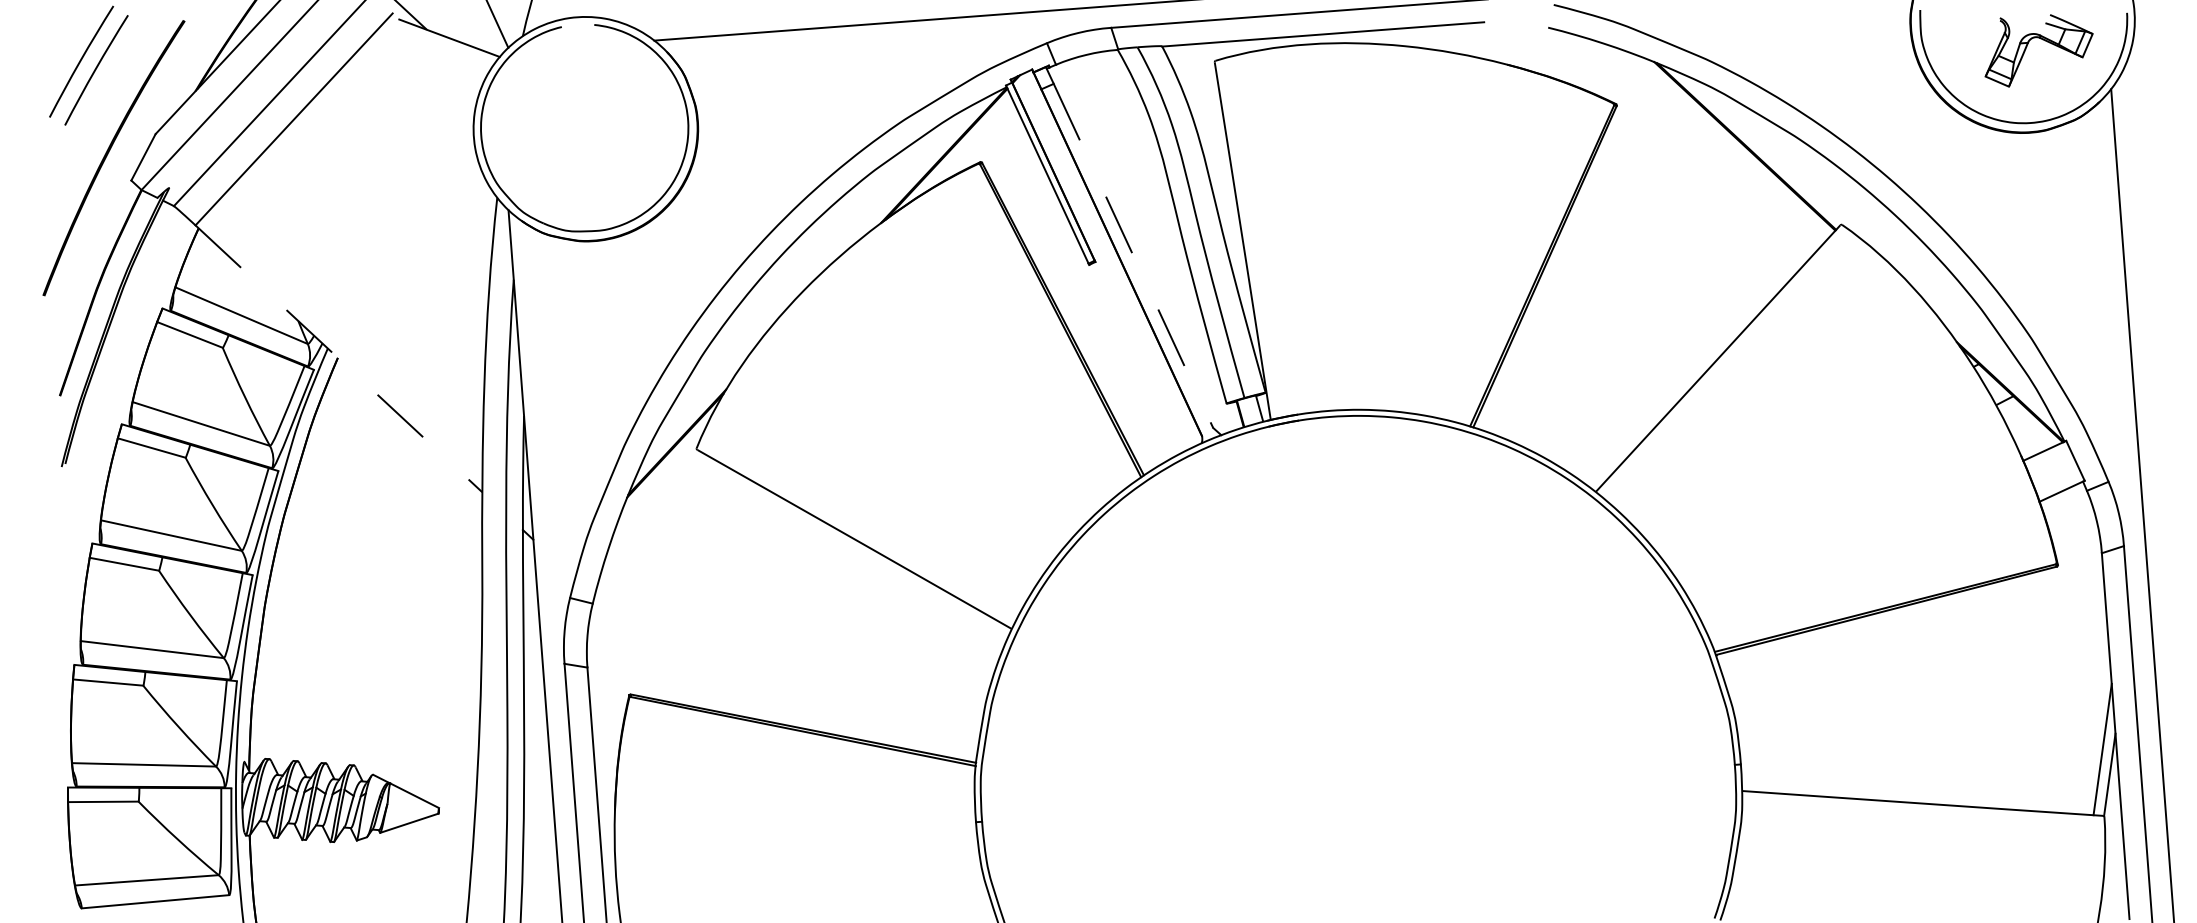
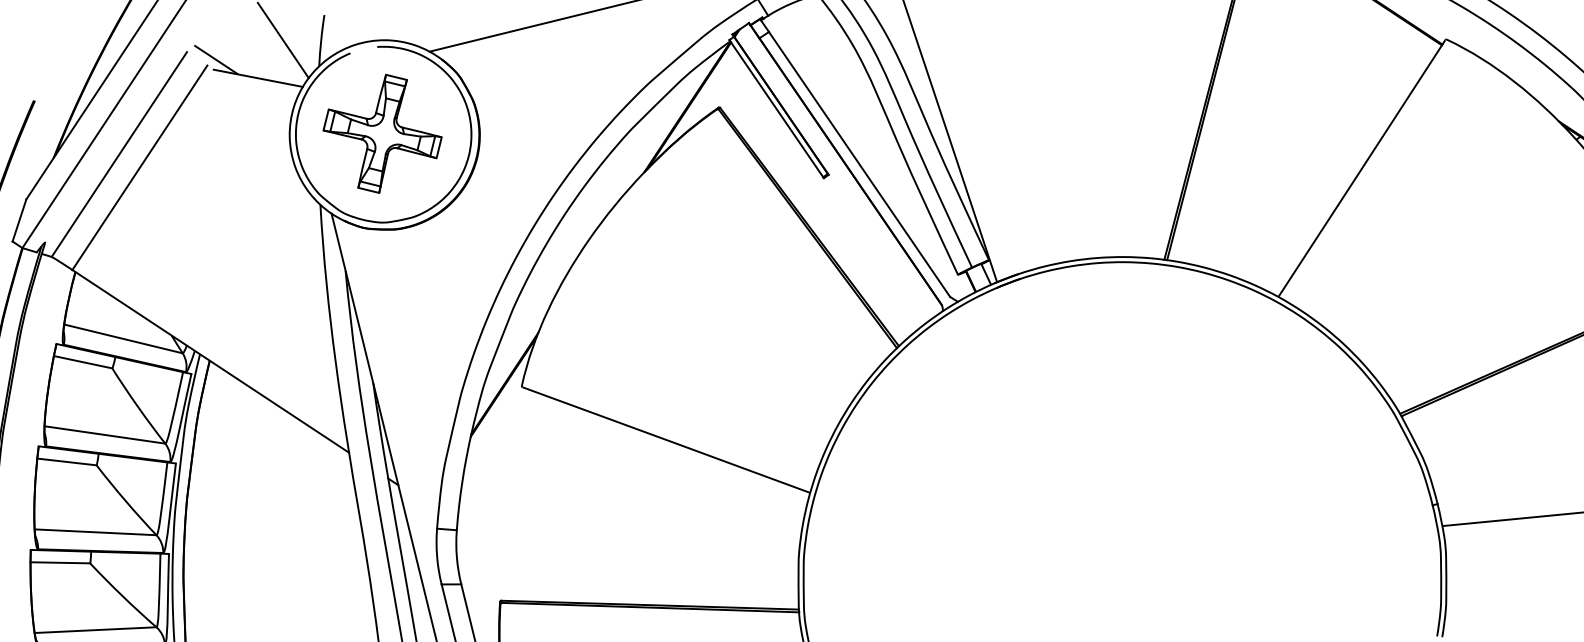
part: (583, 127) -> (382, 134), added
line: (1133, 255) -> (859, 164), dashed -> solid
line: (338, 358) -> (210, 361), dashed -> solid

